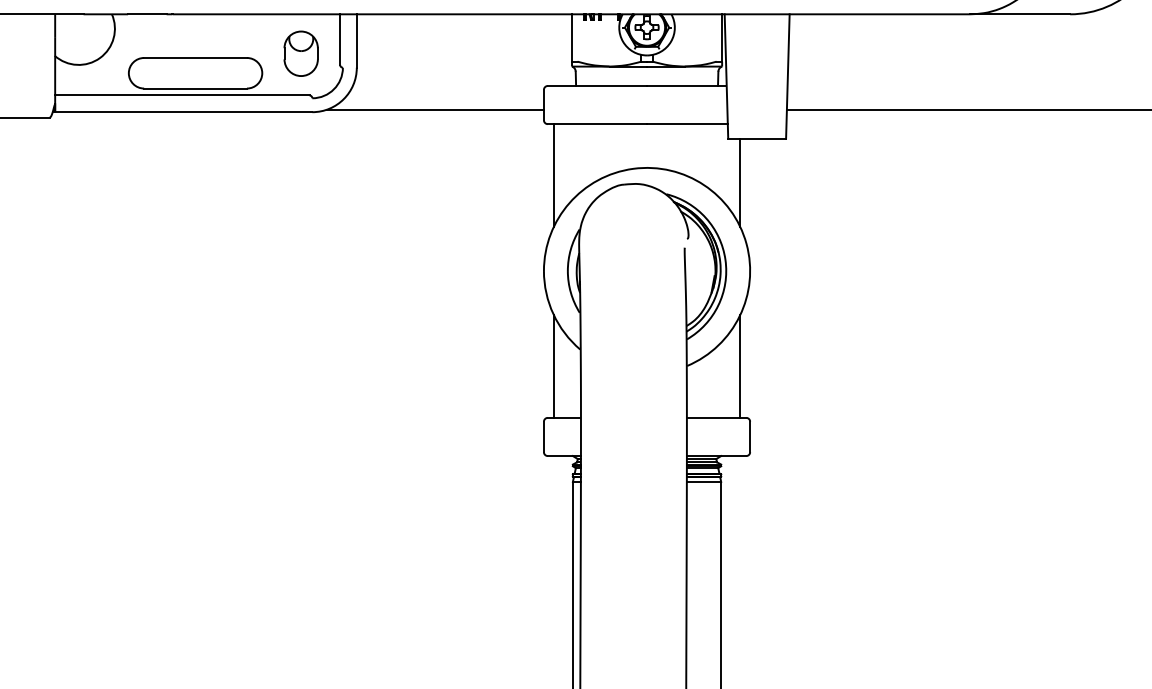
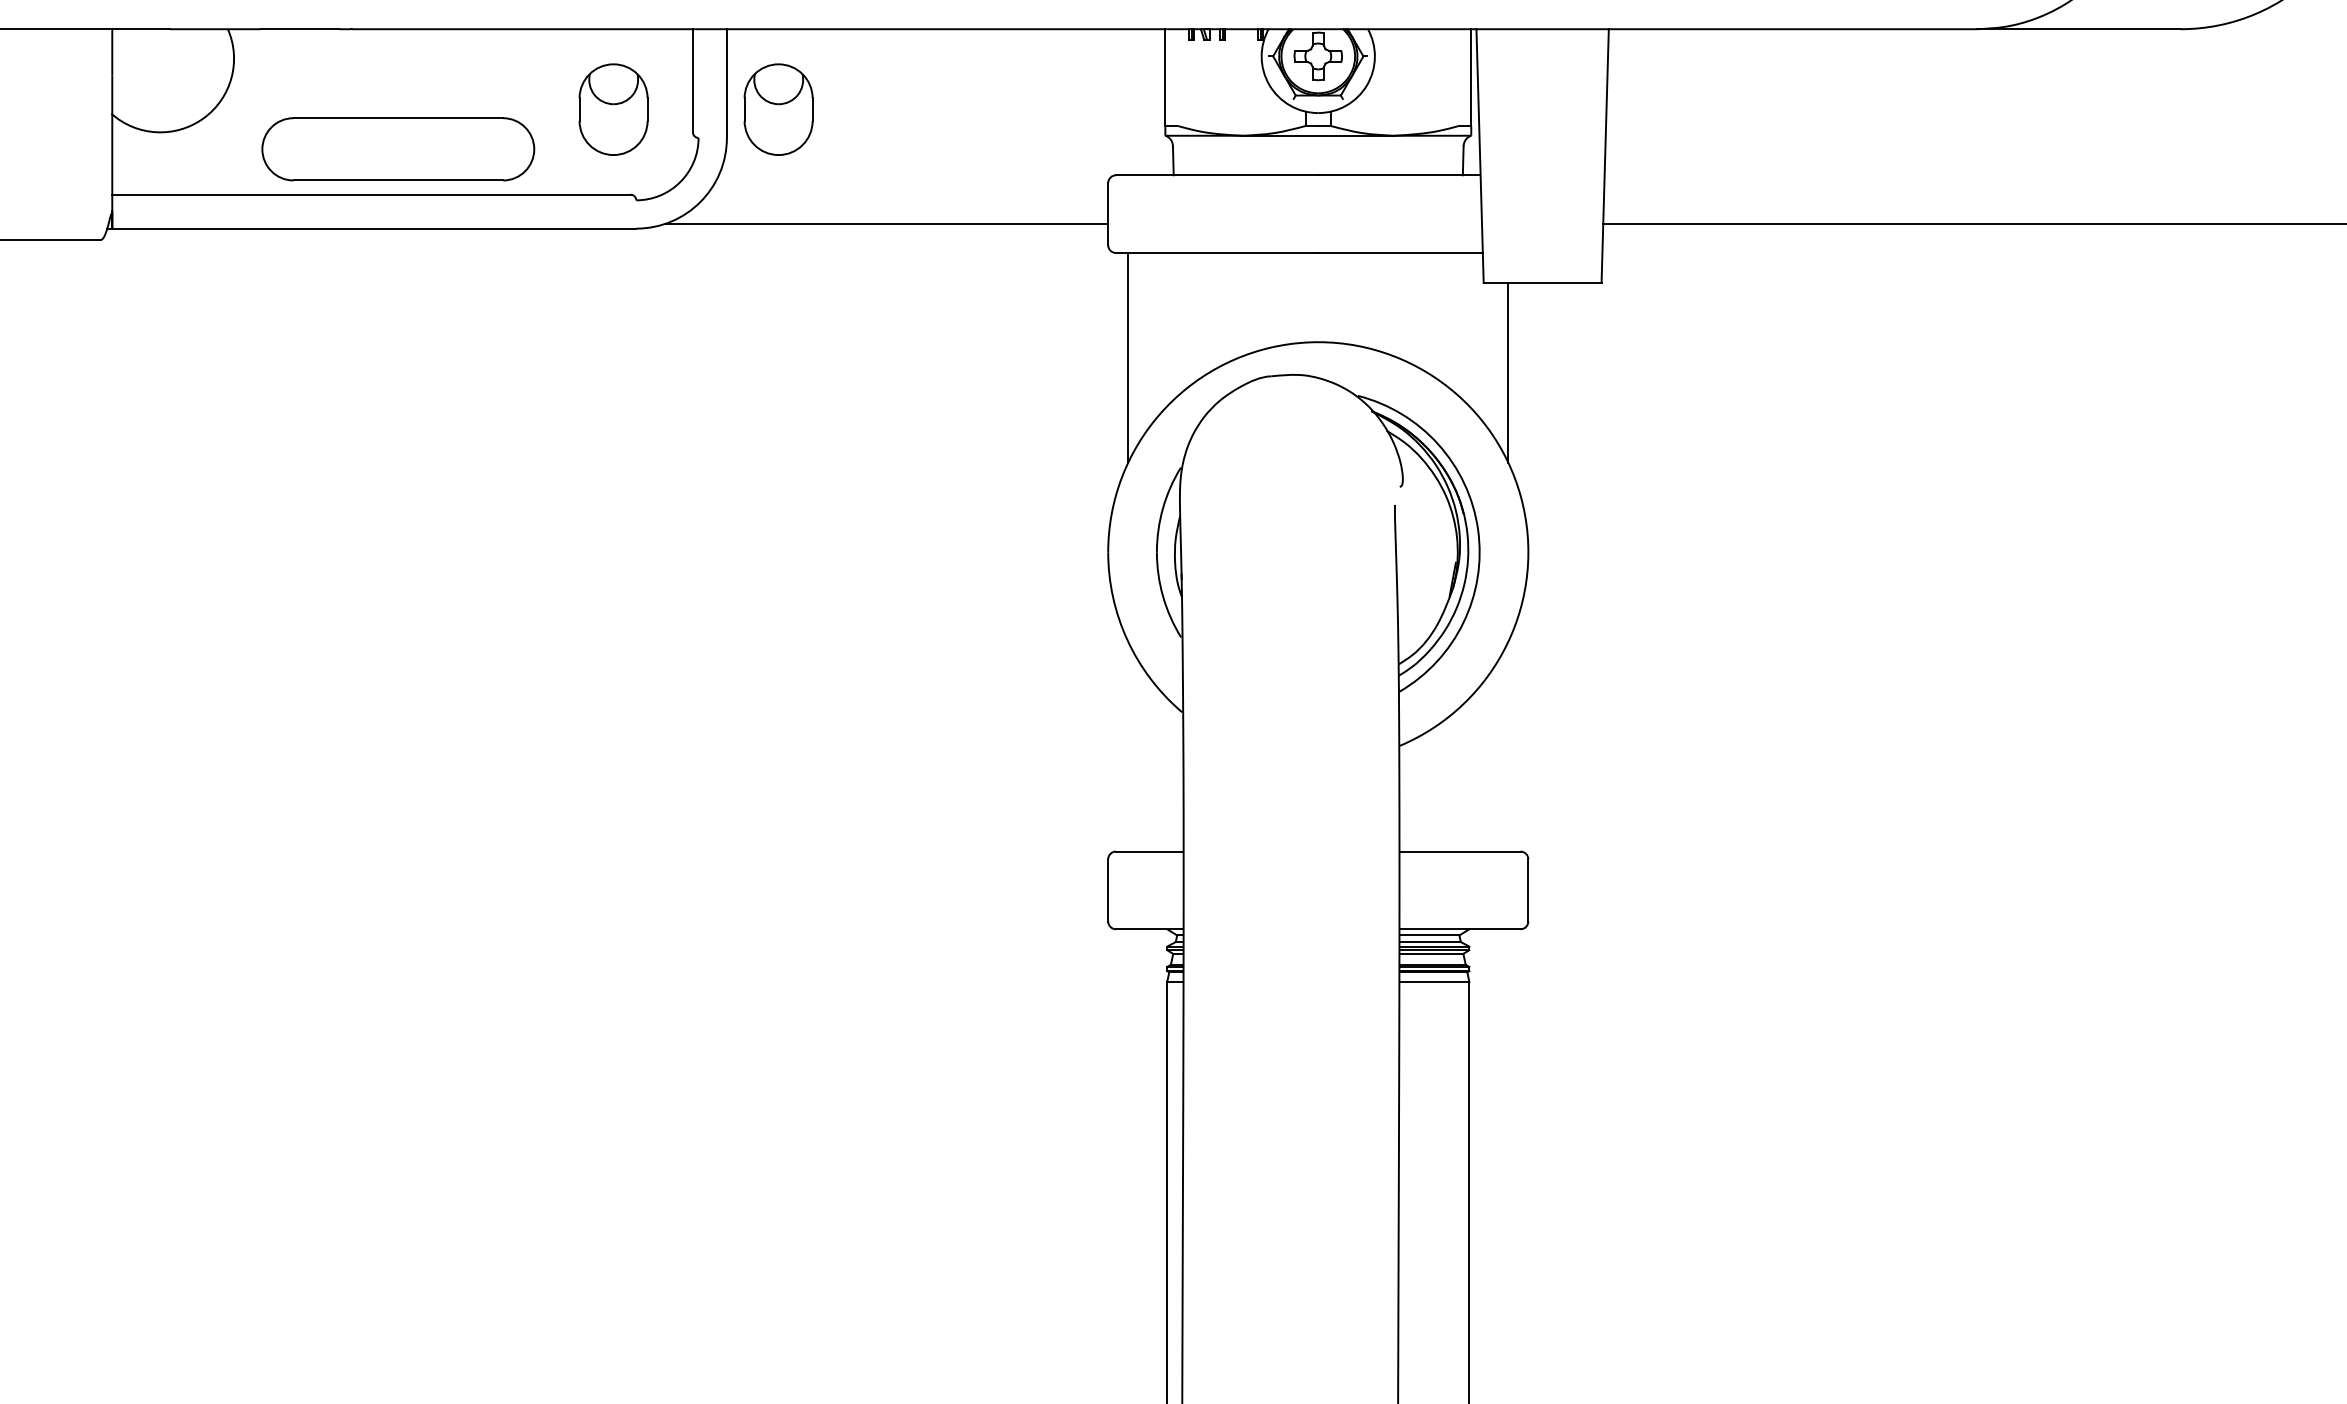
part: (381, 53) -> (777, 109), added
line: (553, 366) -> (1127, 746), removed
line: (740, 366) -> (1508, 746), removed

